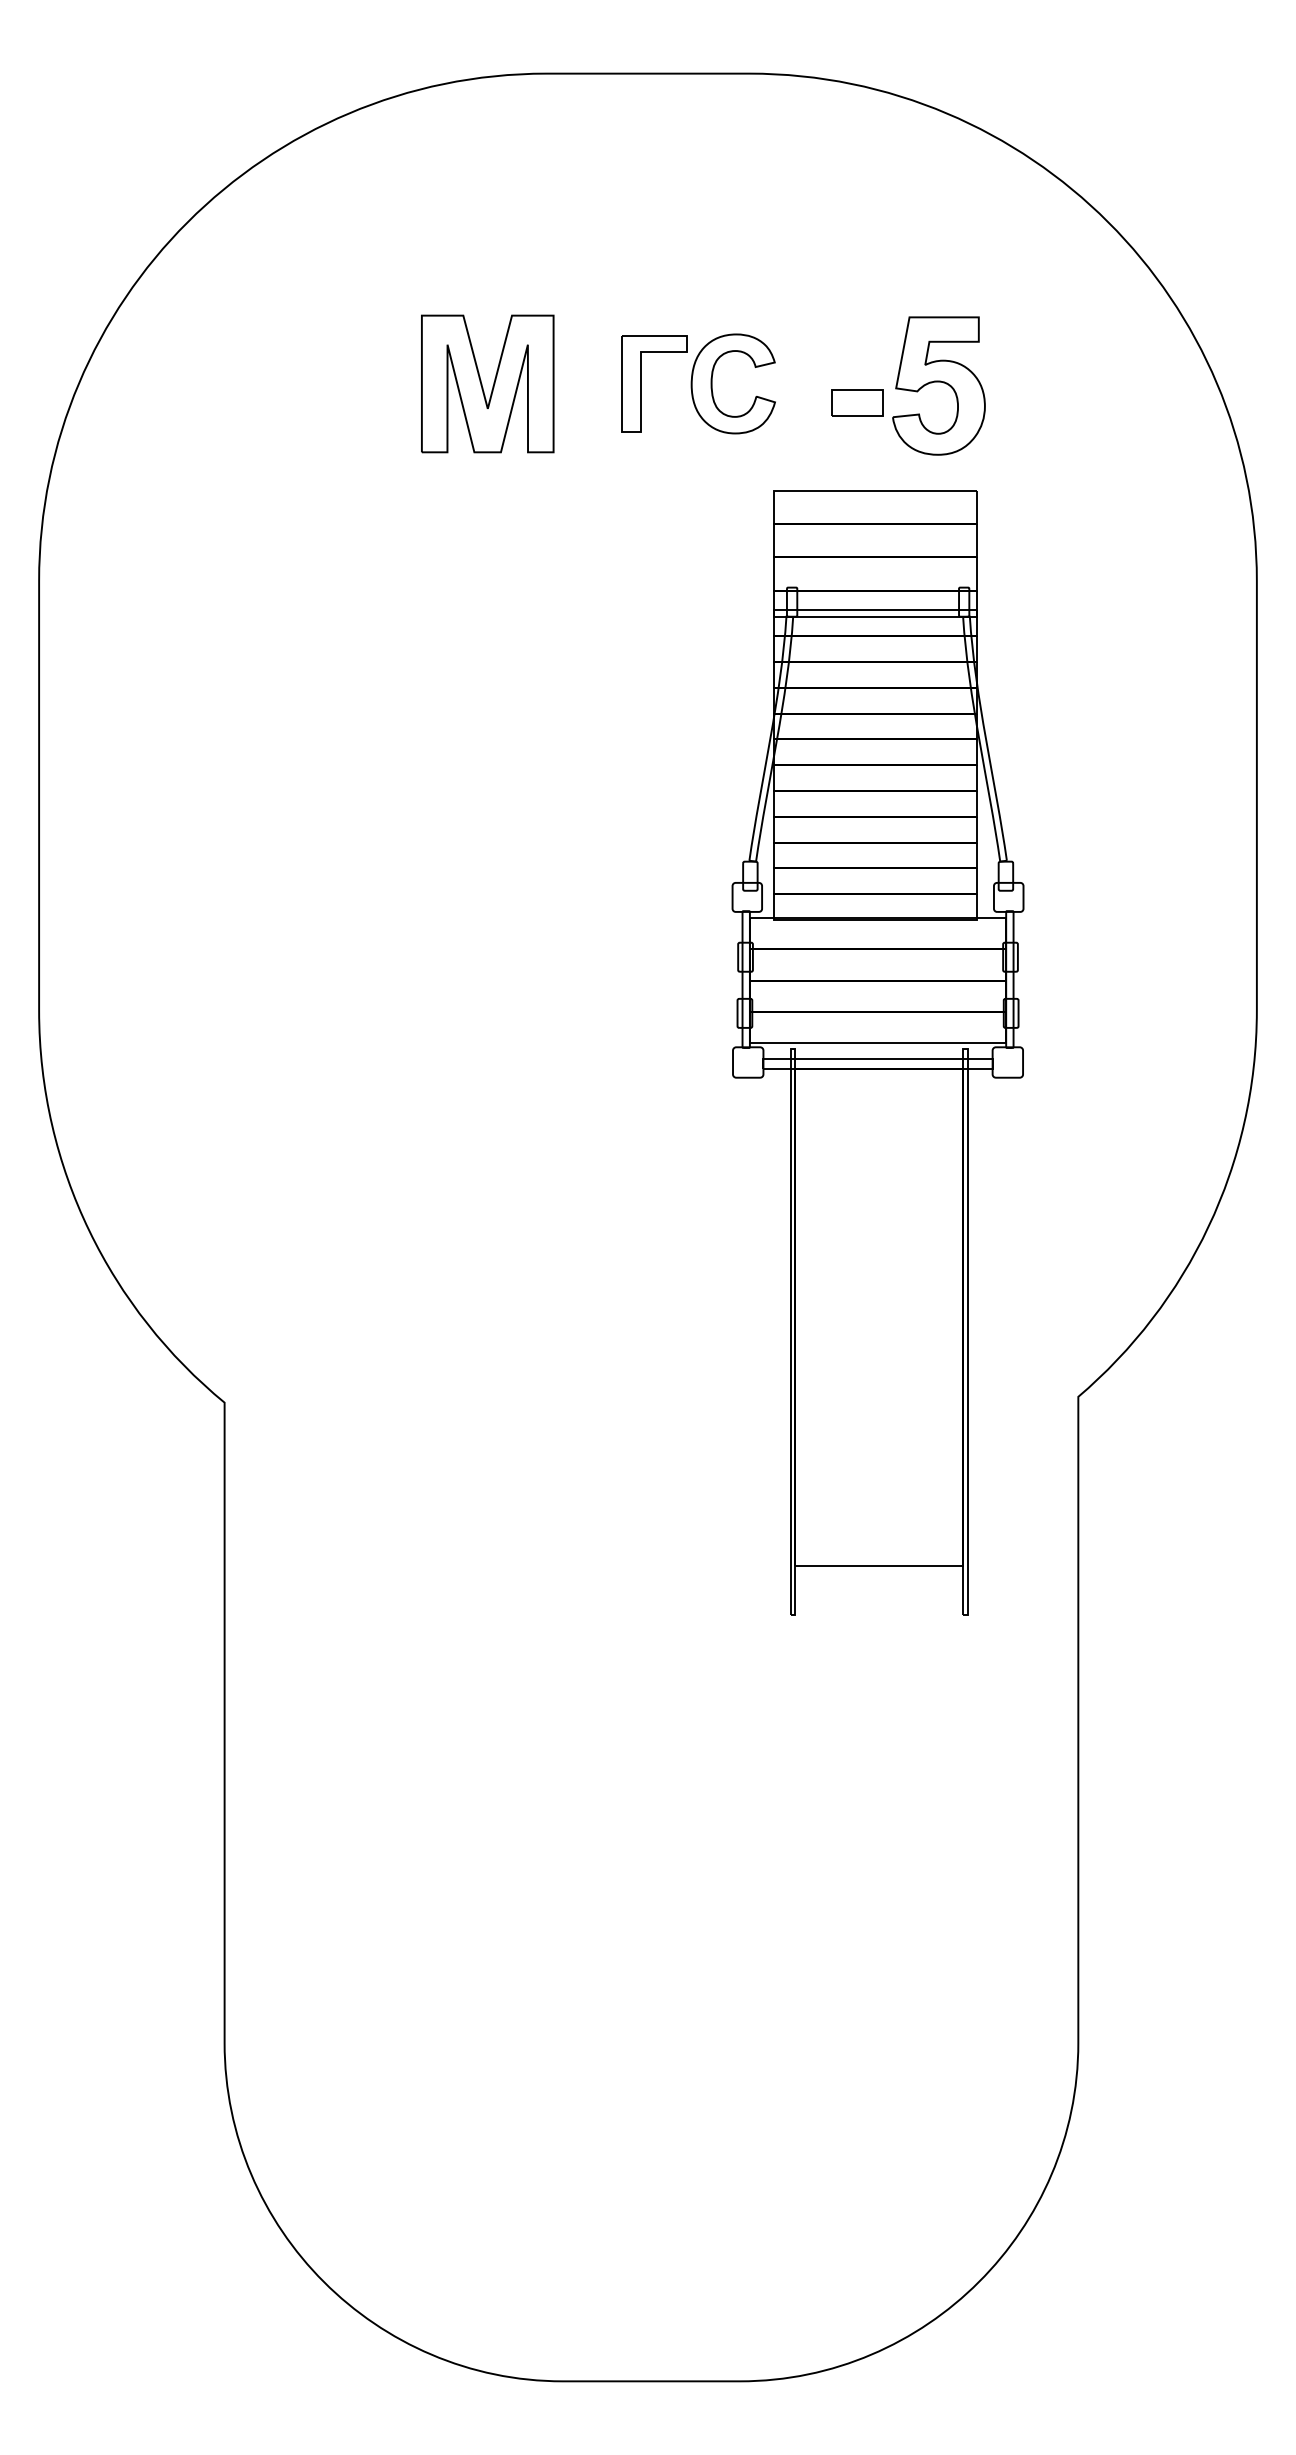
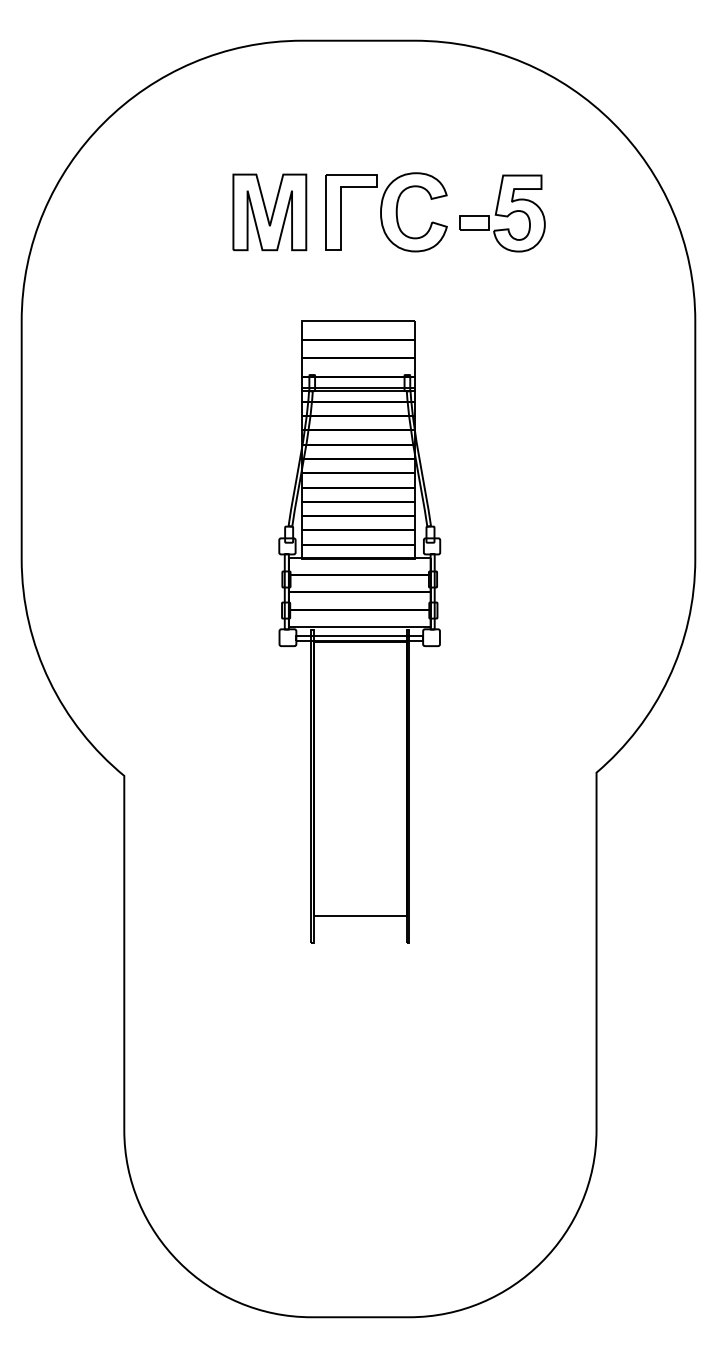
part: (698, 384) -> (386, 212), size x1.43
part: (877, 1051) -> (359, 631), moved

